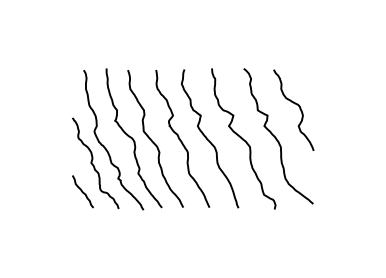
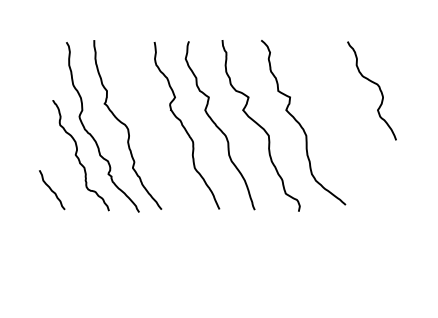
curve: (294, 104) -> (372, 83), moved
curve: (152, 140) -> (150, 127), removed
curve: (82, 191) -> (51, 189), moved

